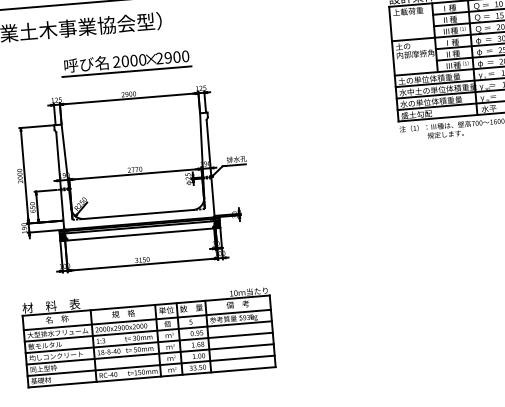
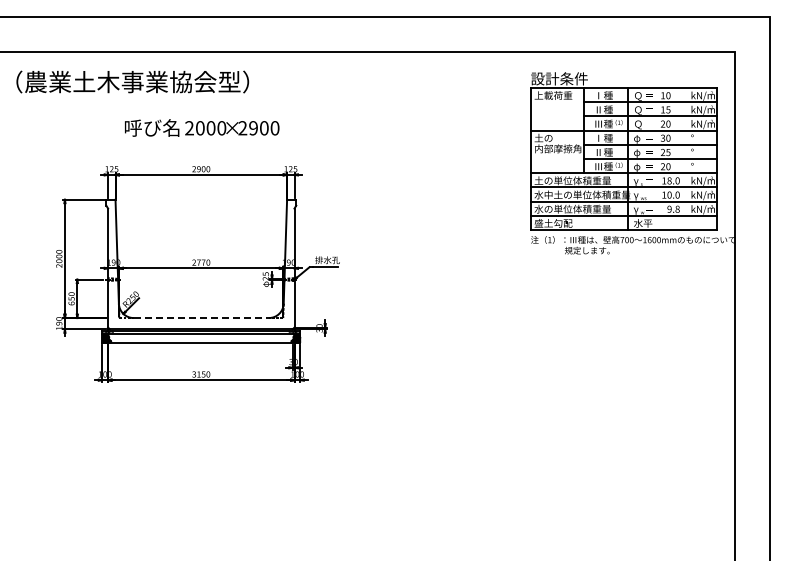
line: (127, 71) -> (201, 141), removed
line: (138, 214) -> (201, 318), solid -> dashed
part: (147, 335) -> (200, 467), removed

